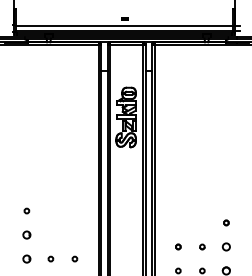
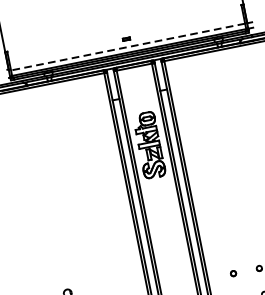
line: (124, 25) -> (127, 46), solid -> dashed
part: (26, 210) -> (62, 267), removed

